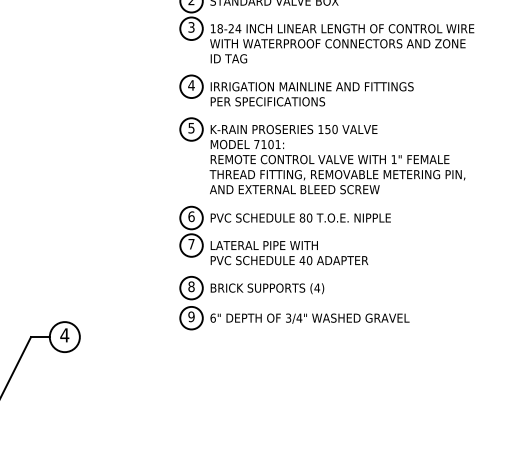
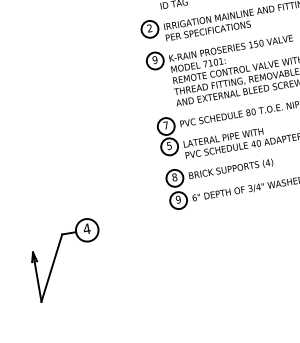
text: (191, 85) -> (149, 28), 4 -> 2
text: (191, 127) -> (154, 59), 5 -> 9
text: (191, 216) -> (166, 125), 6 -> 7
text: (191, 244) -> (169, 146), 7 -> 5

